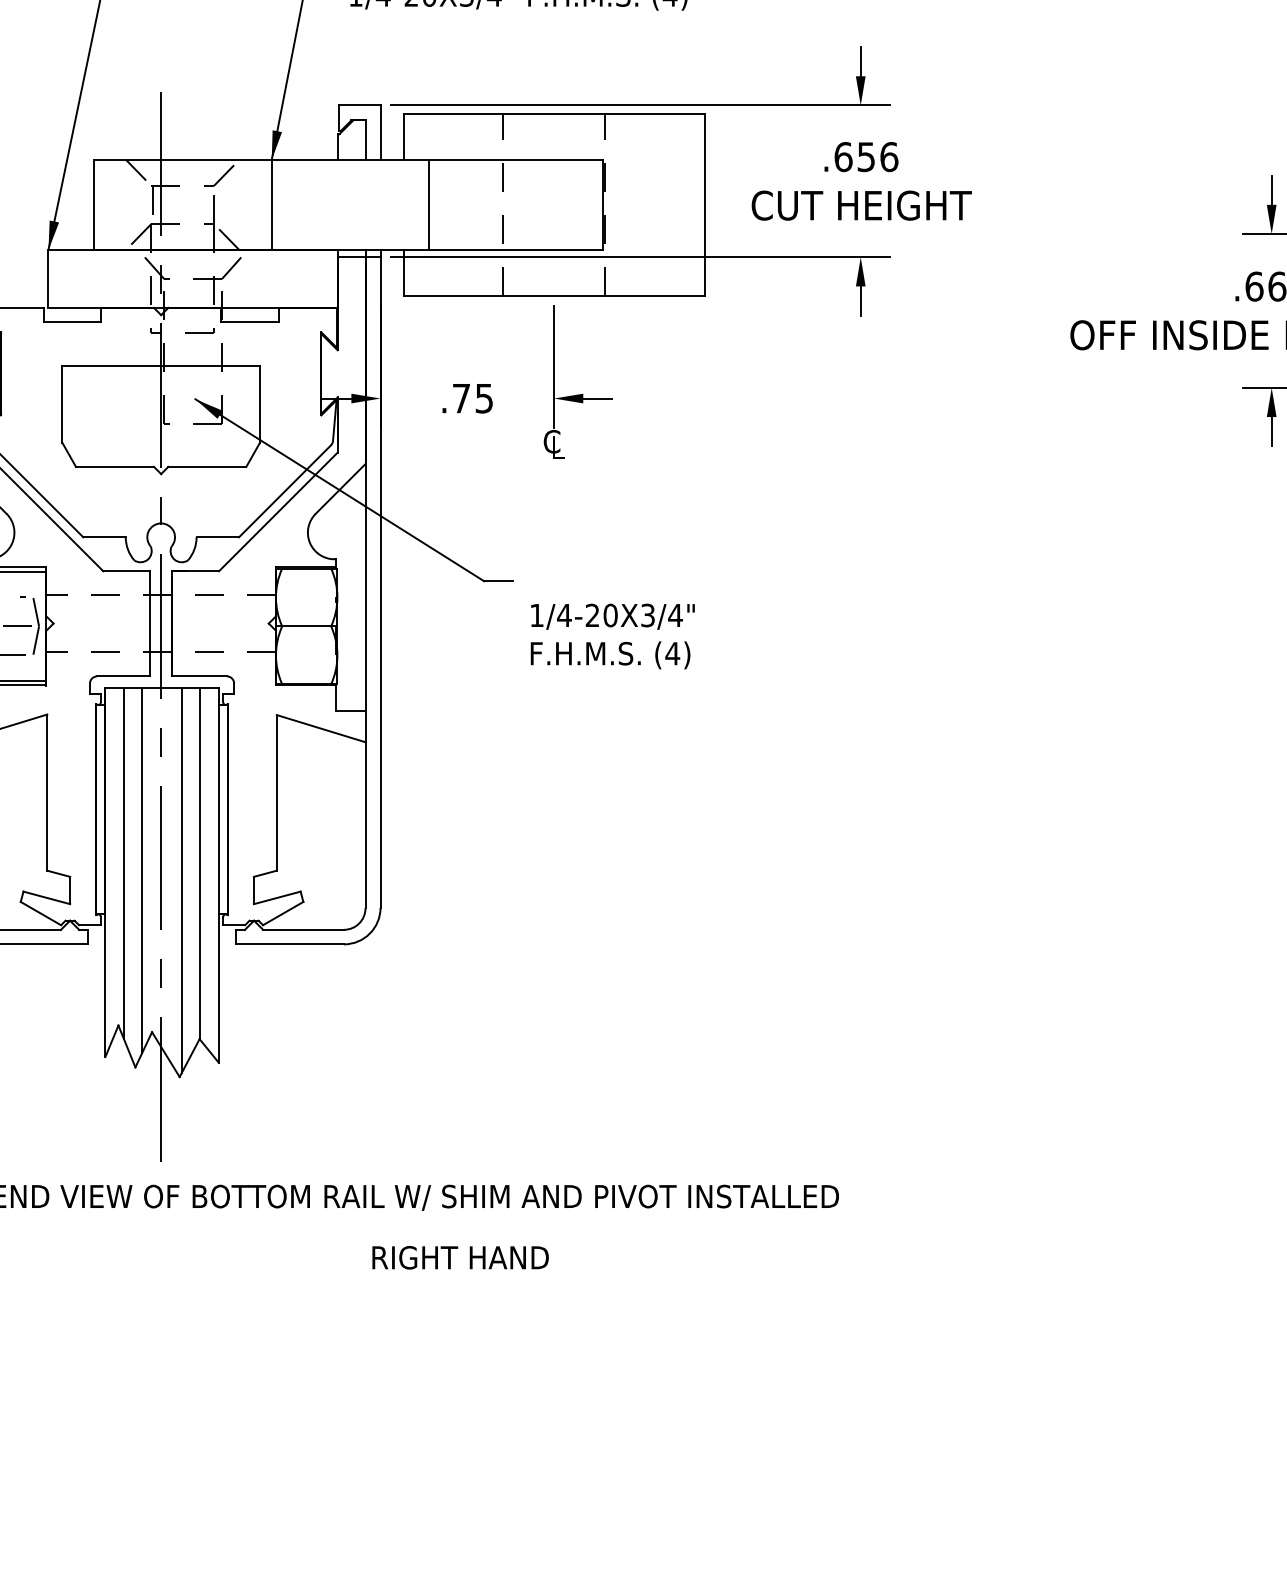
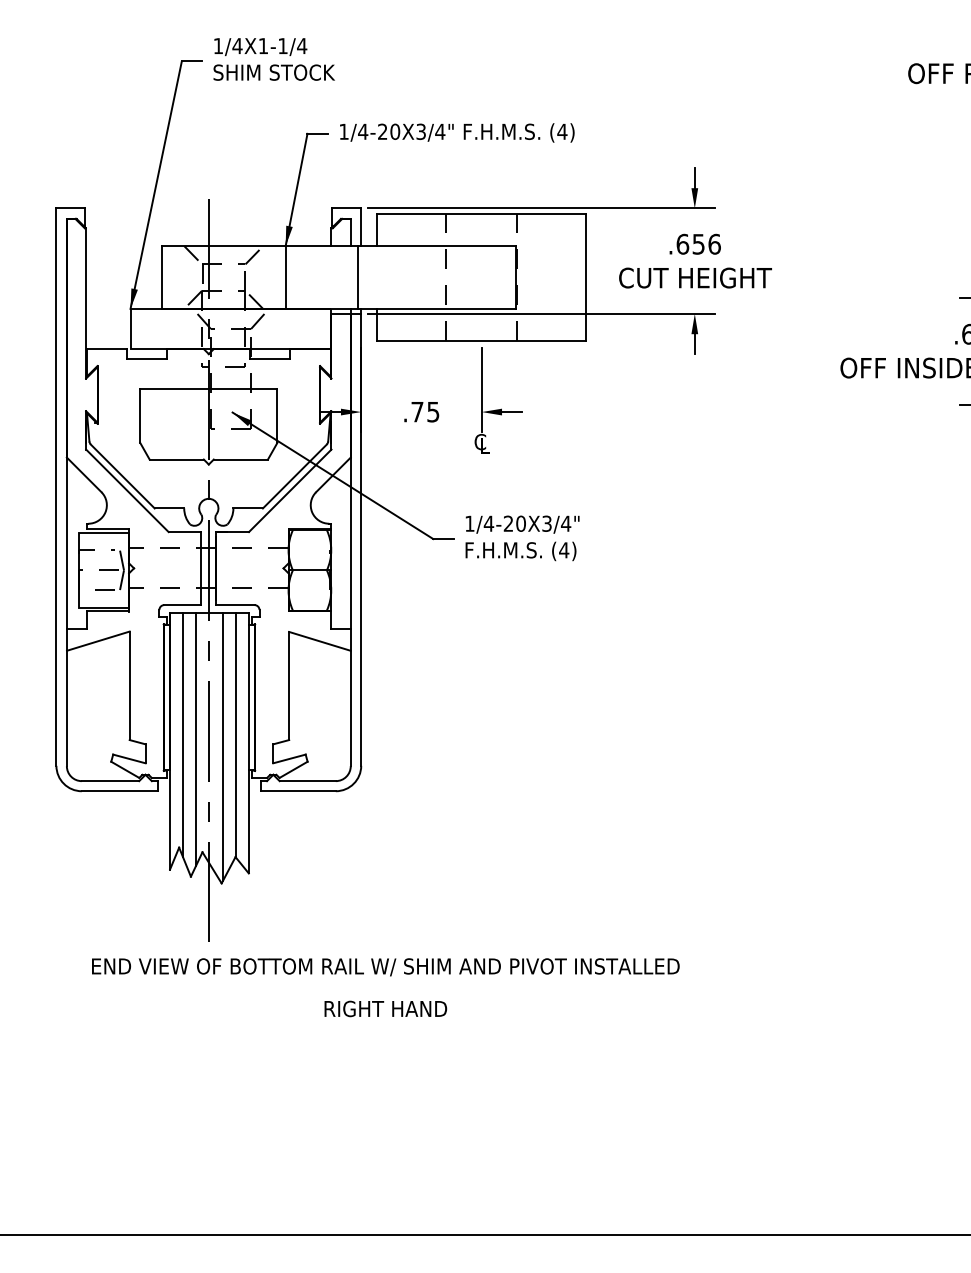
line: (429, 204) -> (358, 277), moved
text: (612, 636) -> (522, 538), moved
text: (460, 1257) -> (385, 1008), moved

